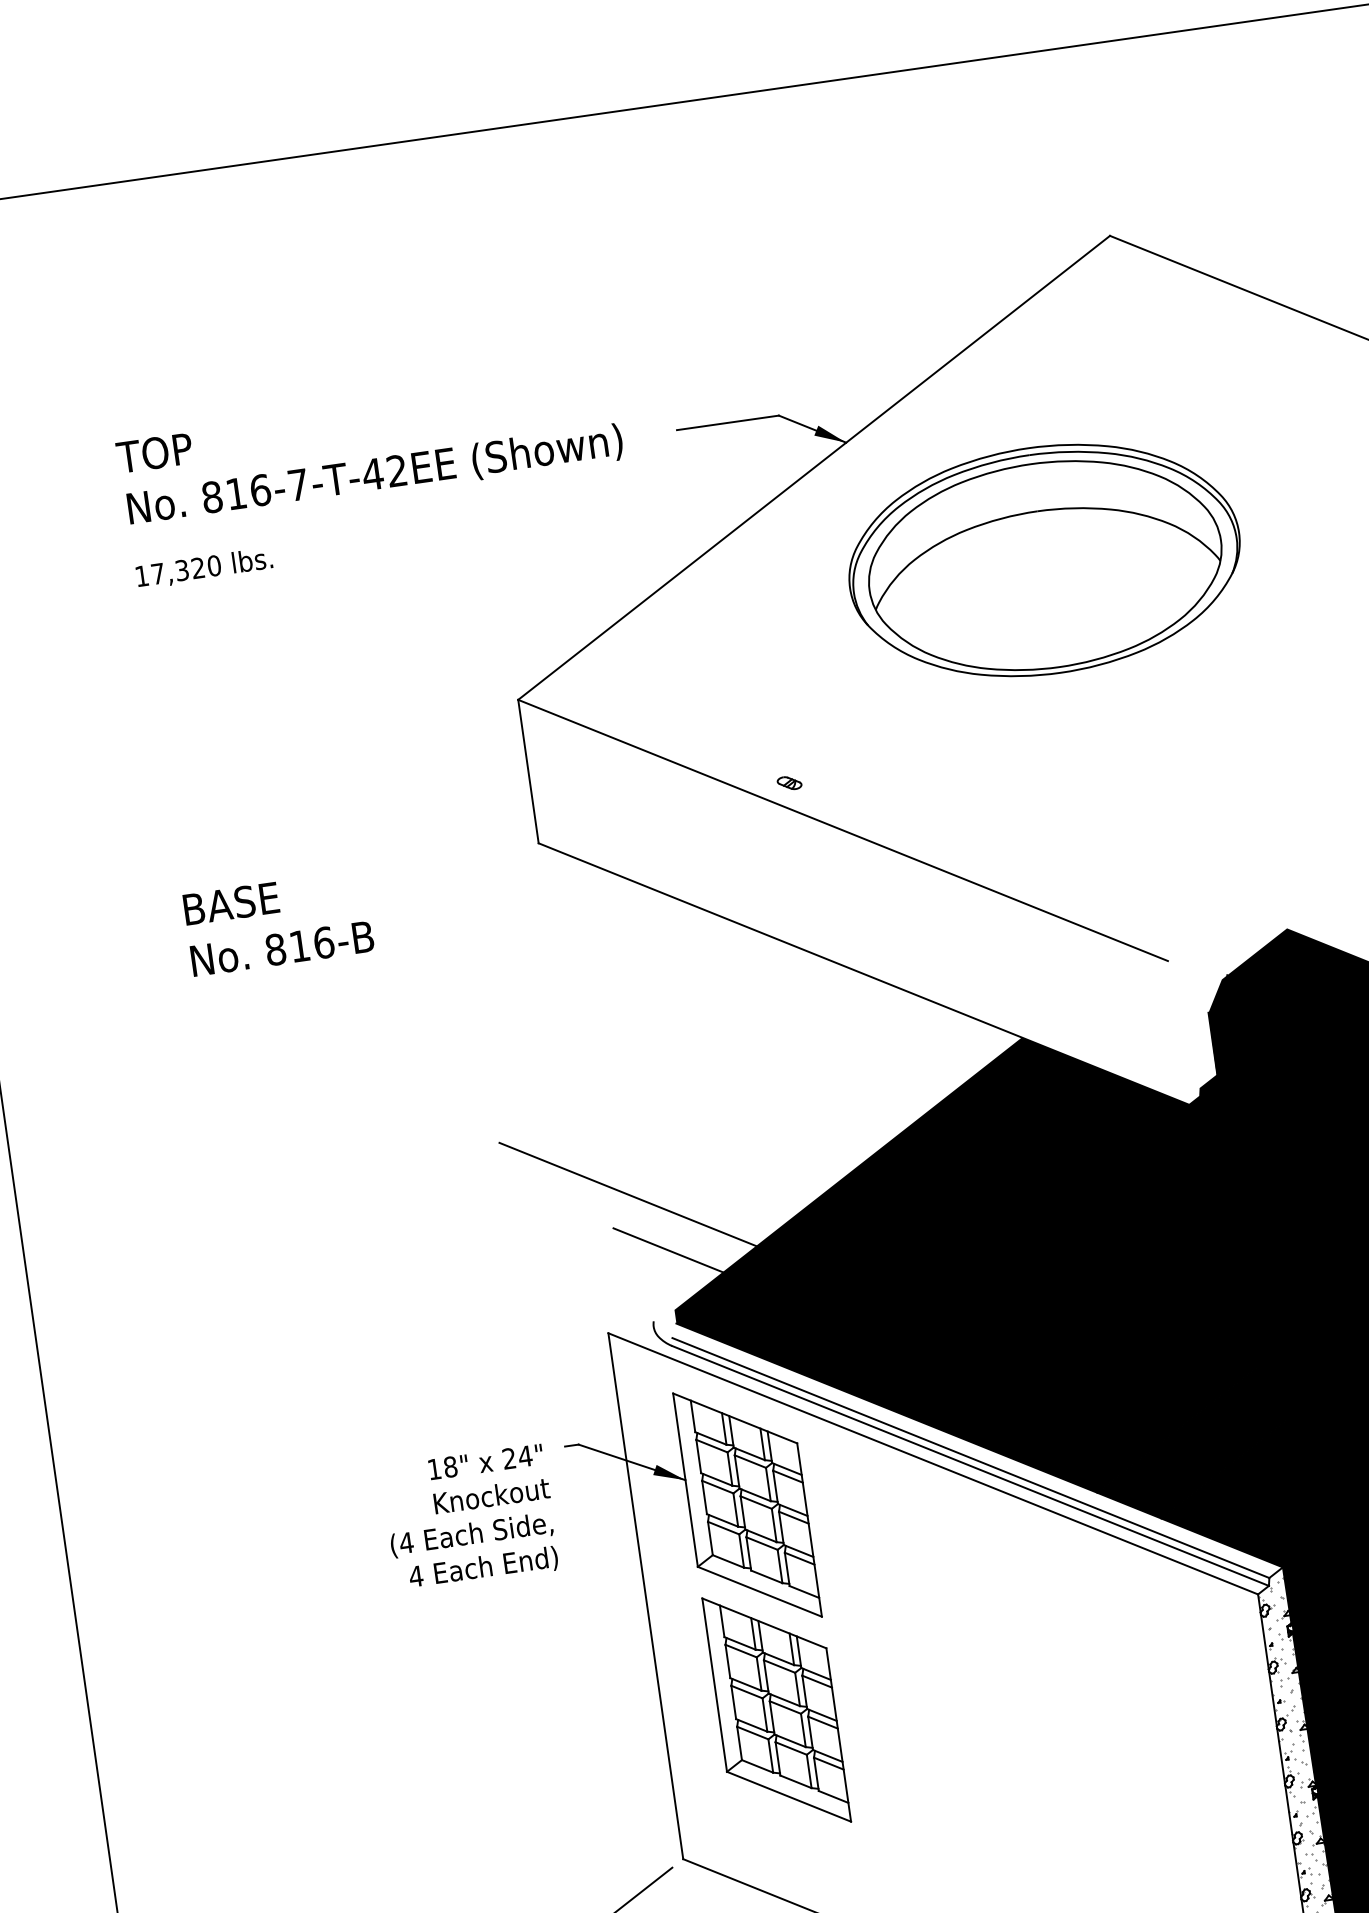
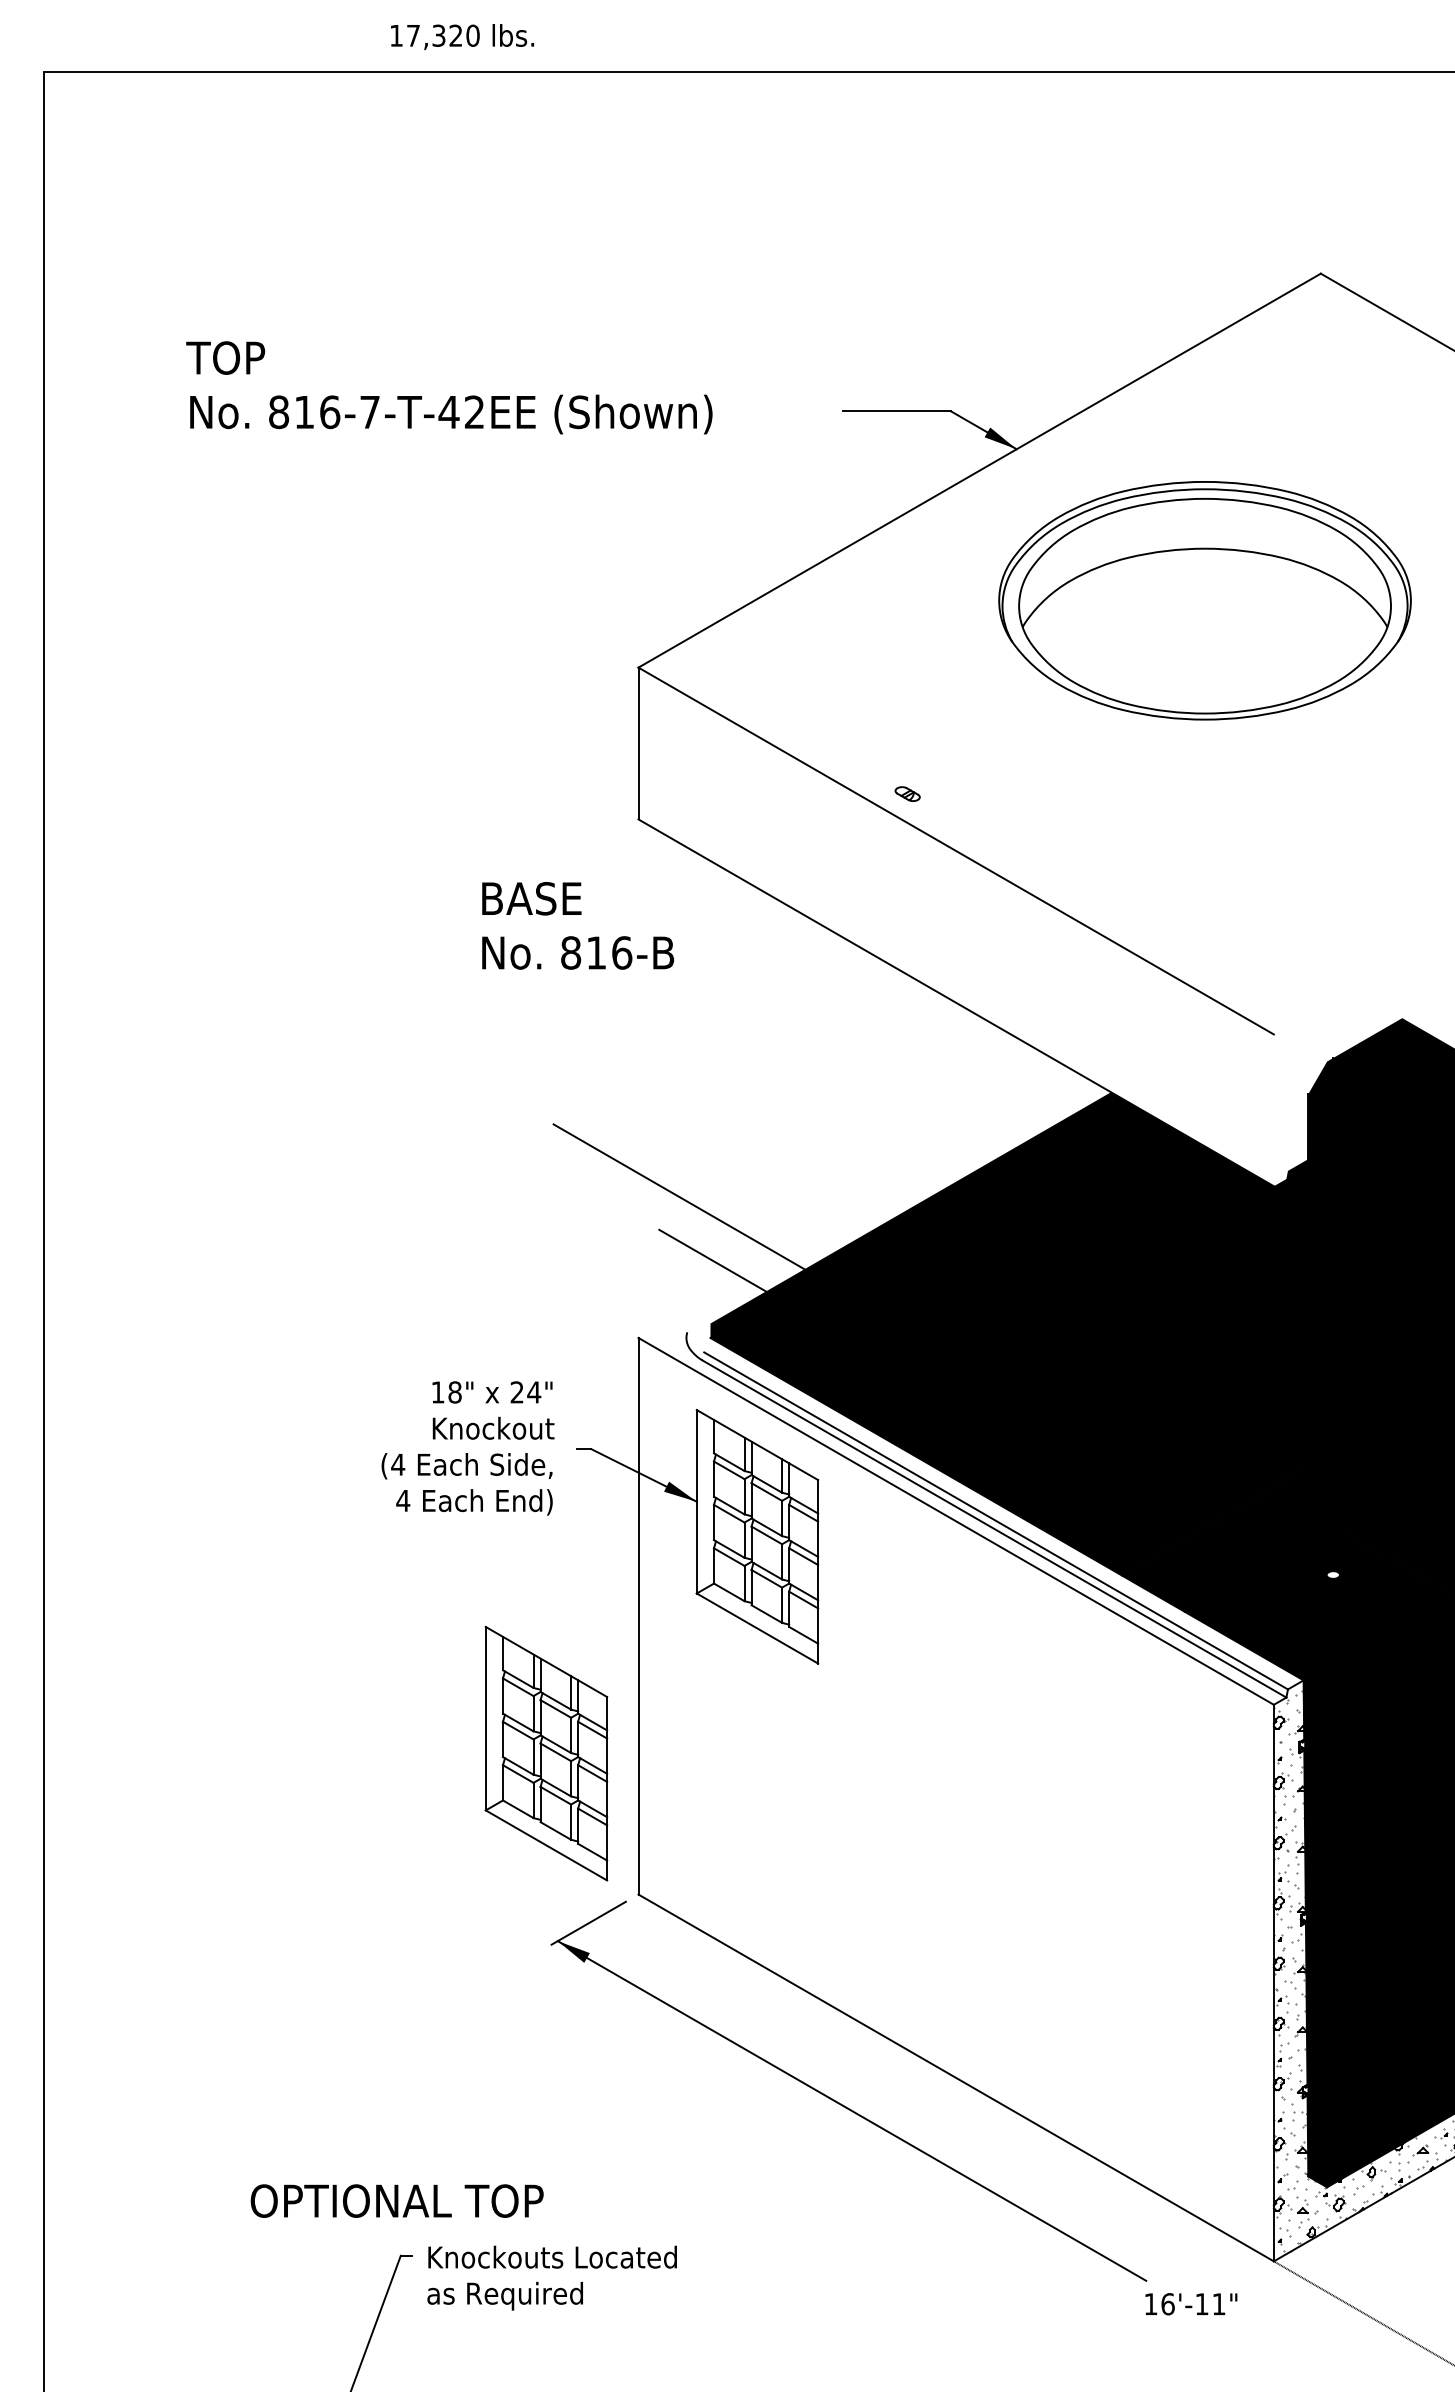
text: (370, 450) -> (449, 387), moved
text: (204, 567) -> (462, 36), moved
text: (279, 922) -> (578, 925), moved
text: (469, 1518) -> (467, 1448), moved
part: (776, 1709) -> (546, 1753), moved

